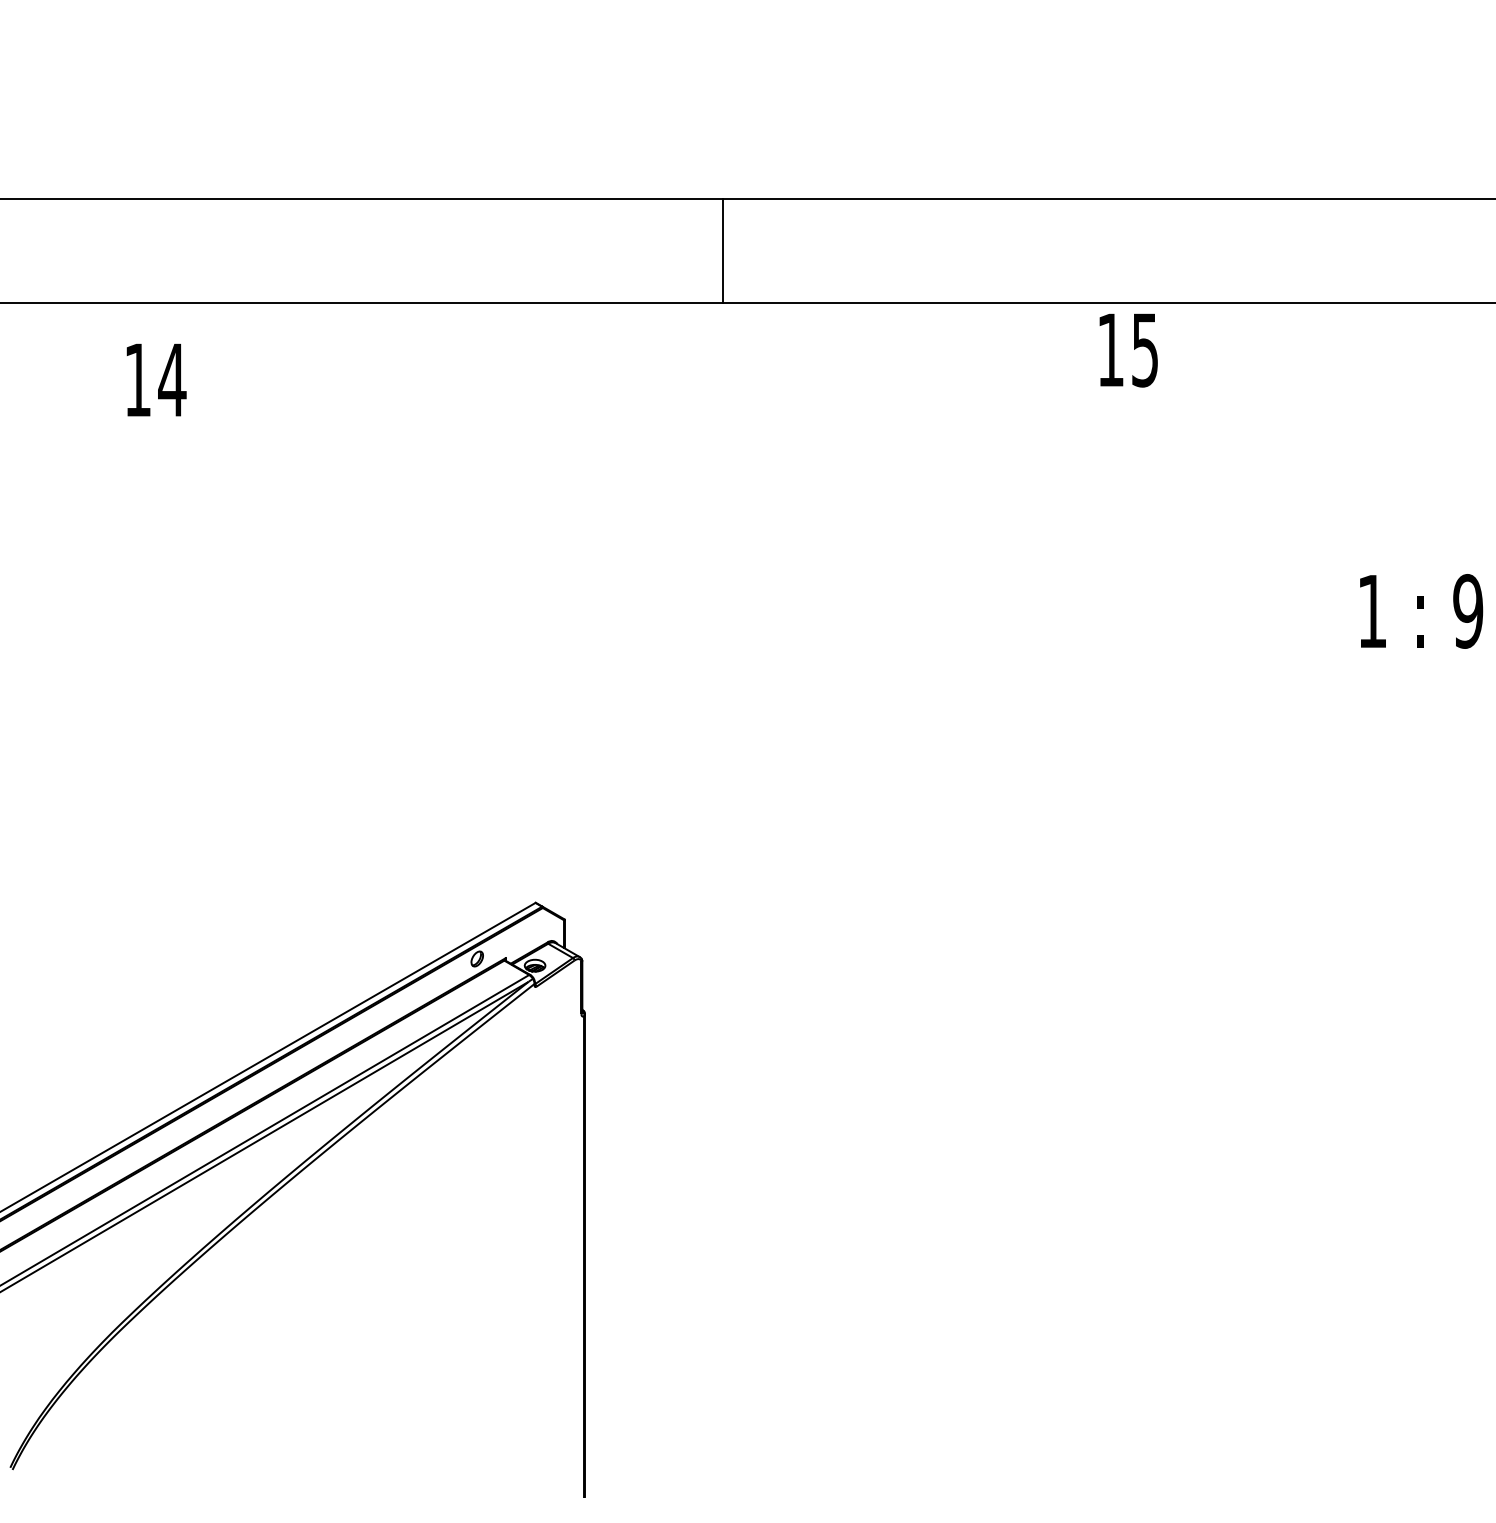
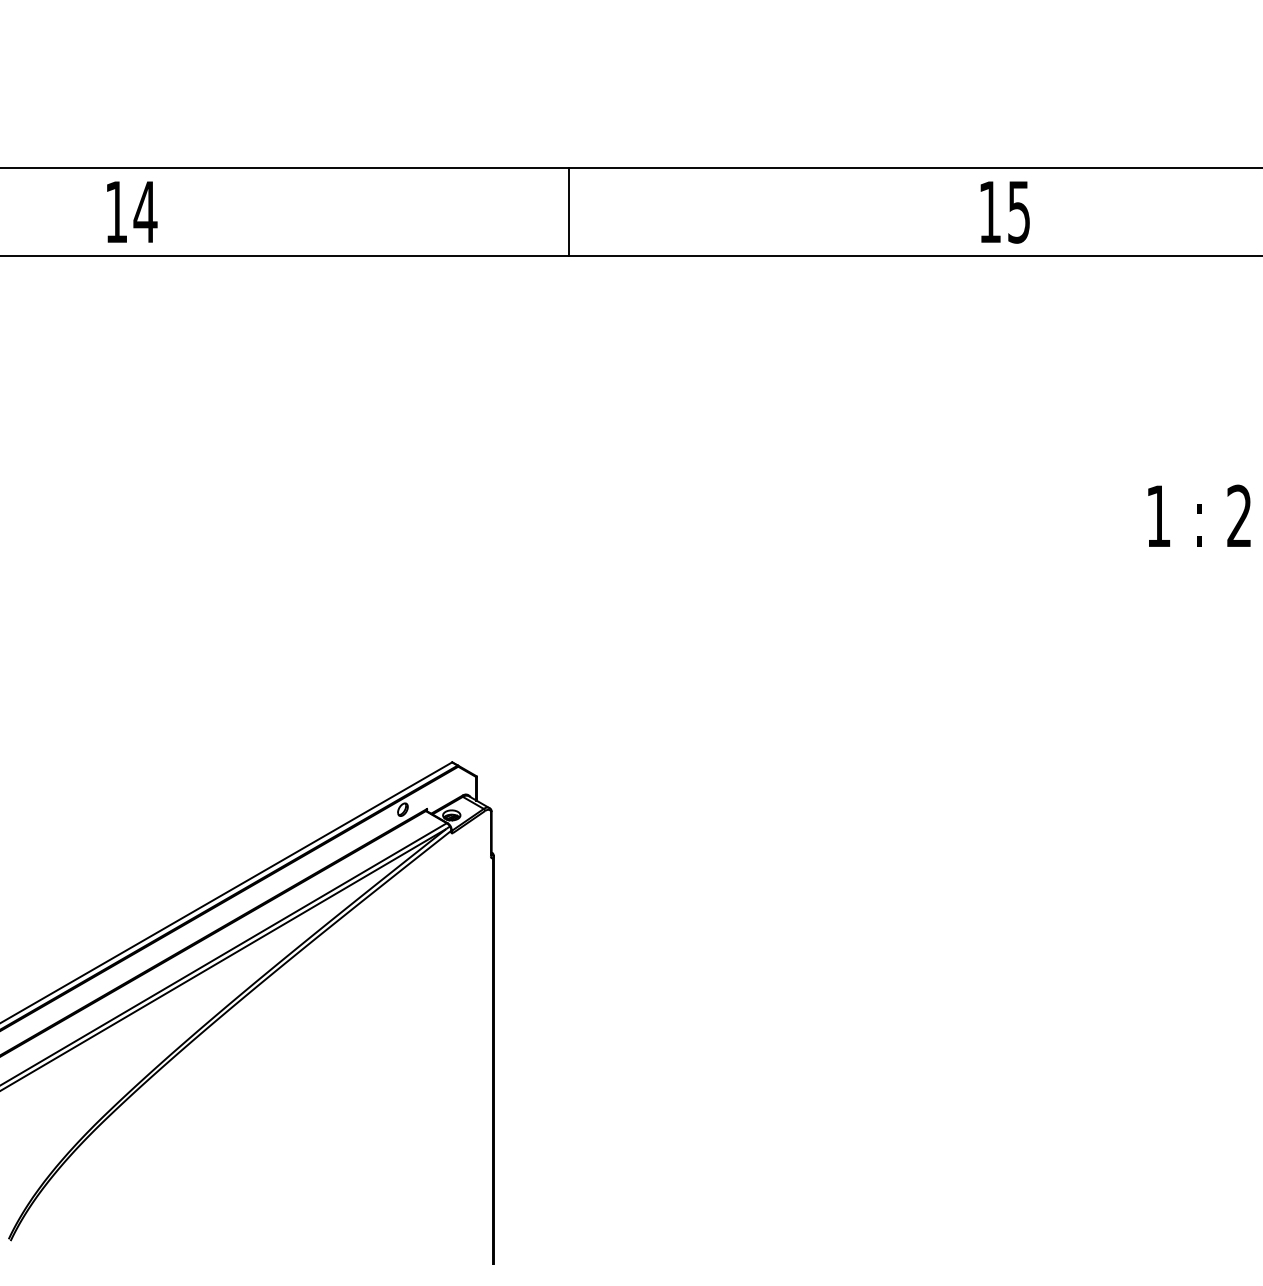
line: (722, 250) -> (568, 211), moved
text: (1128, 350) -> (1005, 212), moved
text: (156, 379) -> (132, 211), moved
text: (1468, 611) -> (1239, 516), 9 -> 2

